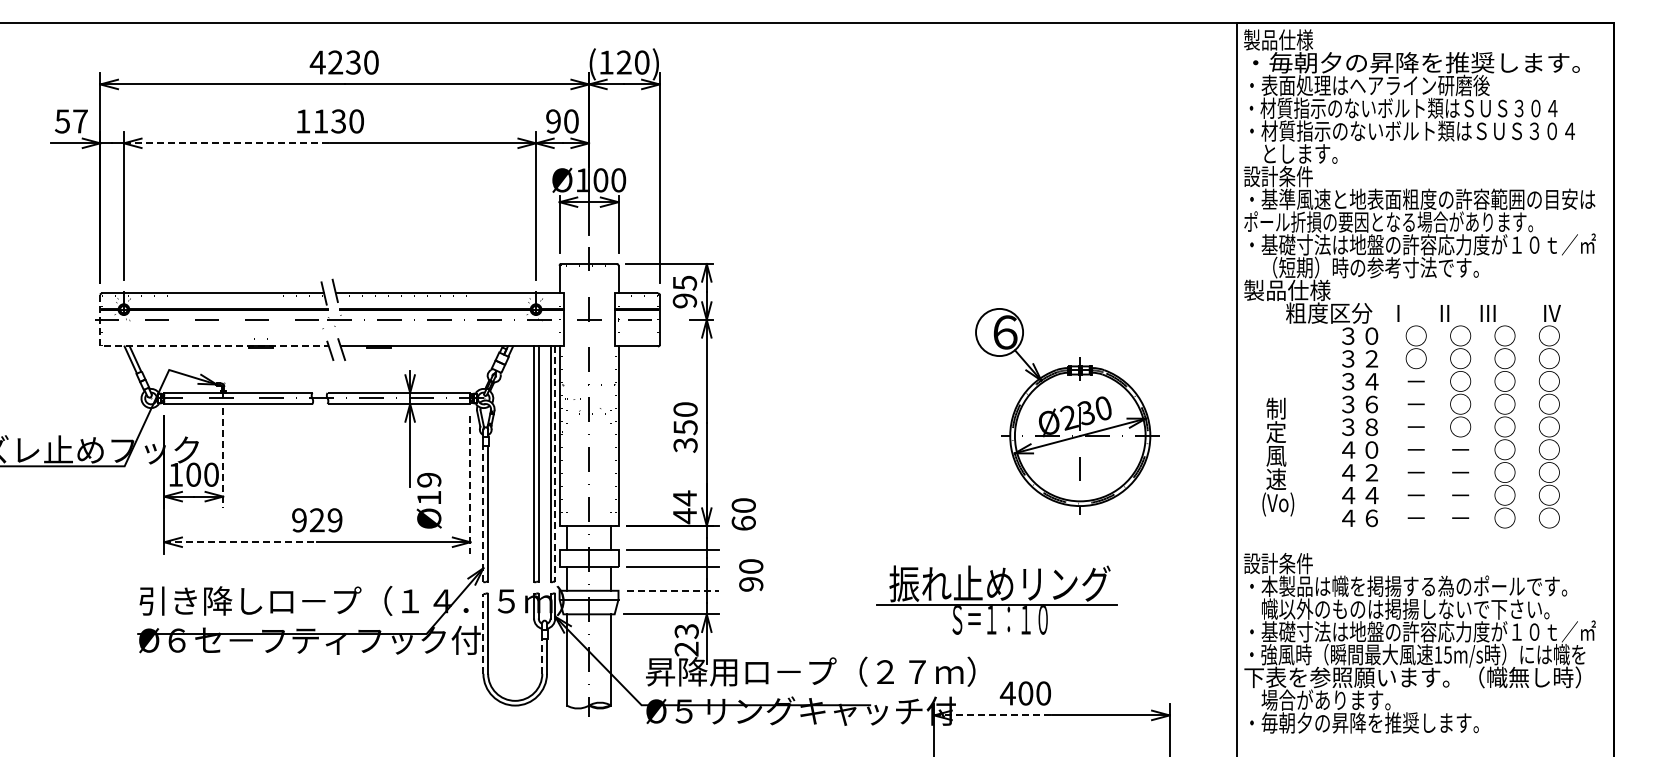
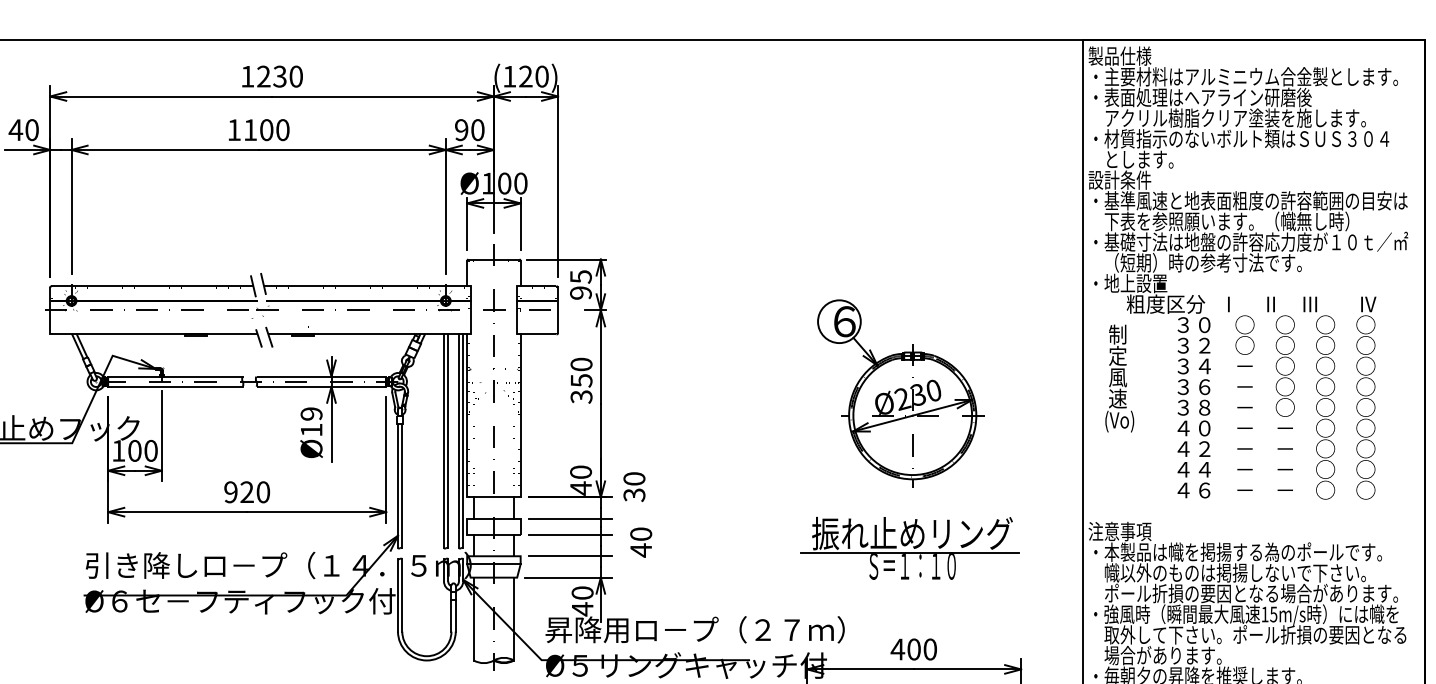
text: (317, 62) -> (247, 76), 4230 -> 1230
text: (1417, 62) -> (1246, 76), ・毎朝夕の昇降を推奨します。 -> ・主要材料はアルミニウム合金製とします。
text: (1403, 107) -> (1233, 117), ・材質指示のないボルト類はＳＵＳ３０４ -> アクリル樹脂クリア塗装を施します。
text: (70, 121) -> (23, 130), 57 -> 40
text: (338, 121) -> (266, 130), 1130 -> 1100
line: (227, 143) -> (165, 150), dashed -> solid
text: (1388, 221) -> (1219, 220), ポール折損の要因となる場合があります。 -> 下表を参照願います。（幟無し時）
text: (1287, 290) -> (1128, 283), 製品仕様 -> ・地上設置
line: (188, 346) -> (130, 334), dashed -> solid
part: (1067, 411) -> (901, 393), moved
text: (685, 427) -> (581, 380), moved
text: (1278, 456) -> (1119, 378), moved
line: (223, 458) -> (161, 436), dashed -> solid
line: (555, 464) -> (463, 441), dashed -> solid
line: (470, 485) -> (386, 460), dashed -> solid
text: (684, 498) -> (580, 472), 44 -> 40
text: (428, 500) -> (310, 432), moved
line: (483, 513) -> (398, 486), dashed -> solid
text: (334, 520) -> (262, 492), 929 -> 920
text: (743, 523) -> (634, 495), 60 -> 30
line: (240, 542) -> (177, 512), dashed -> solid
text: (1278, 563) -> (1119, 531), 設計条件 -> 注意事項
text: (751, 584) -> (641, 550), 90 -> 40
line: (672, 590) -> (569, 555), dashed -> solid
part: (996, 599) -> (909, 547), moved
text: (1422, 631) -> (1250, 593), ・基礎寸法は地盤の許容応力度が１０ｔ／㎡ -> ポール折損の要因となる場合があります。
line: (483, 633) -> (398, 595), dashed -> solid
text: (686, 640) -> (582, 601), 23 -> 40
line: (542, 655) -> (451, 615), dashed -> solid
text: (1418, 677) -> (1247, 634), 下表を参照願います。（幟無し時） -> 取外して下さい。ポール折損の要因となる
text: (1024, 693) -> (912, 649), moved
line: (993, 715) -> (861, 669), dashed -> solid

